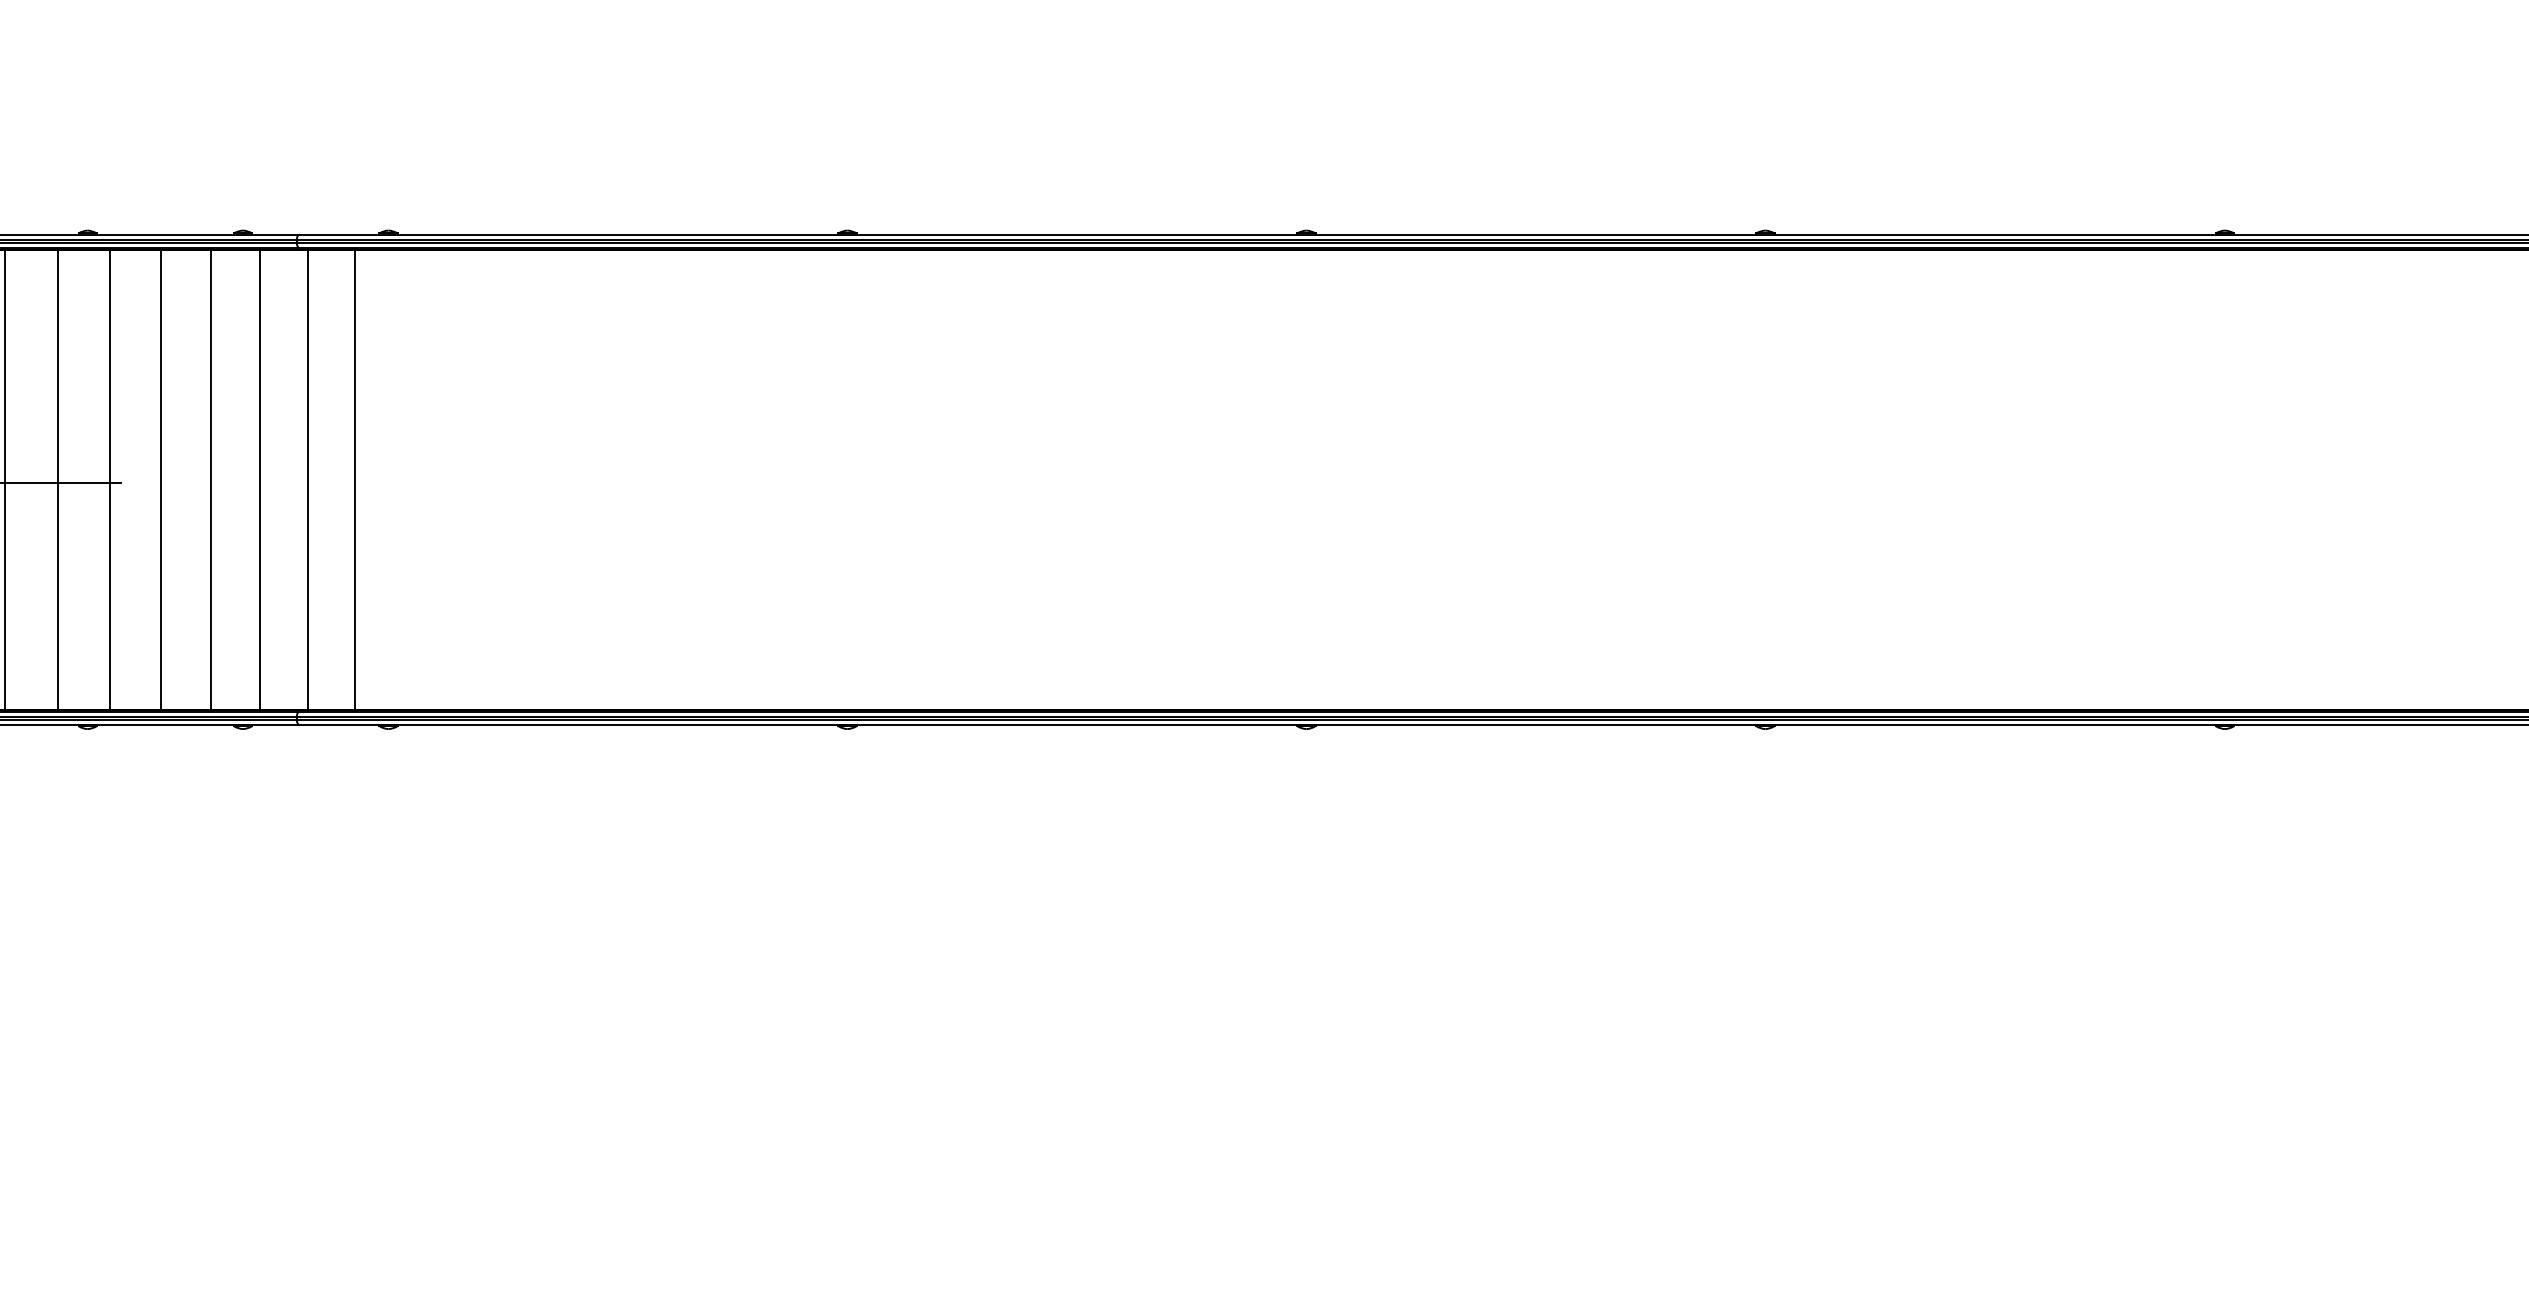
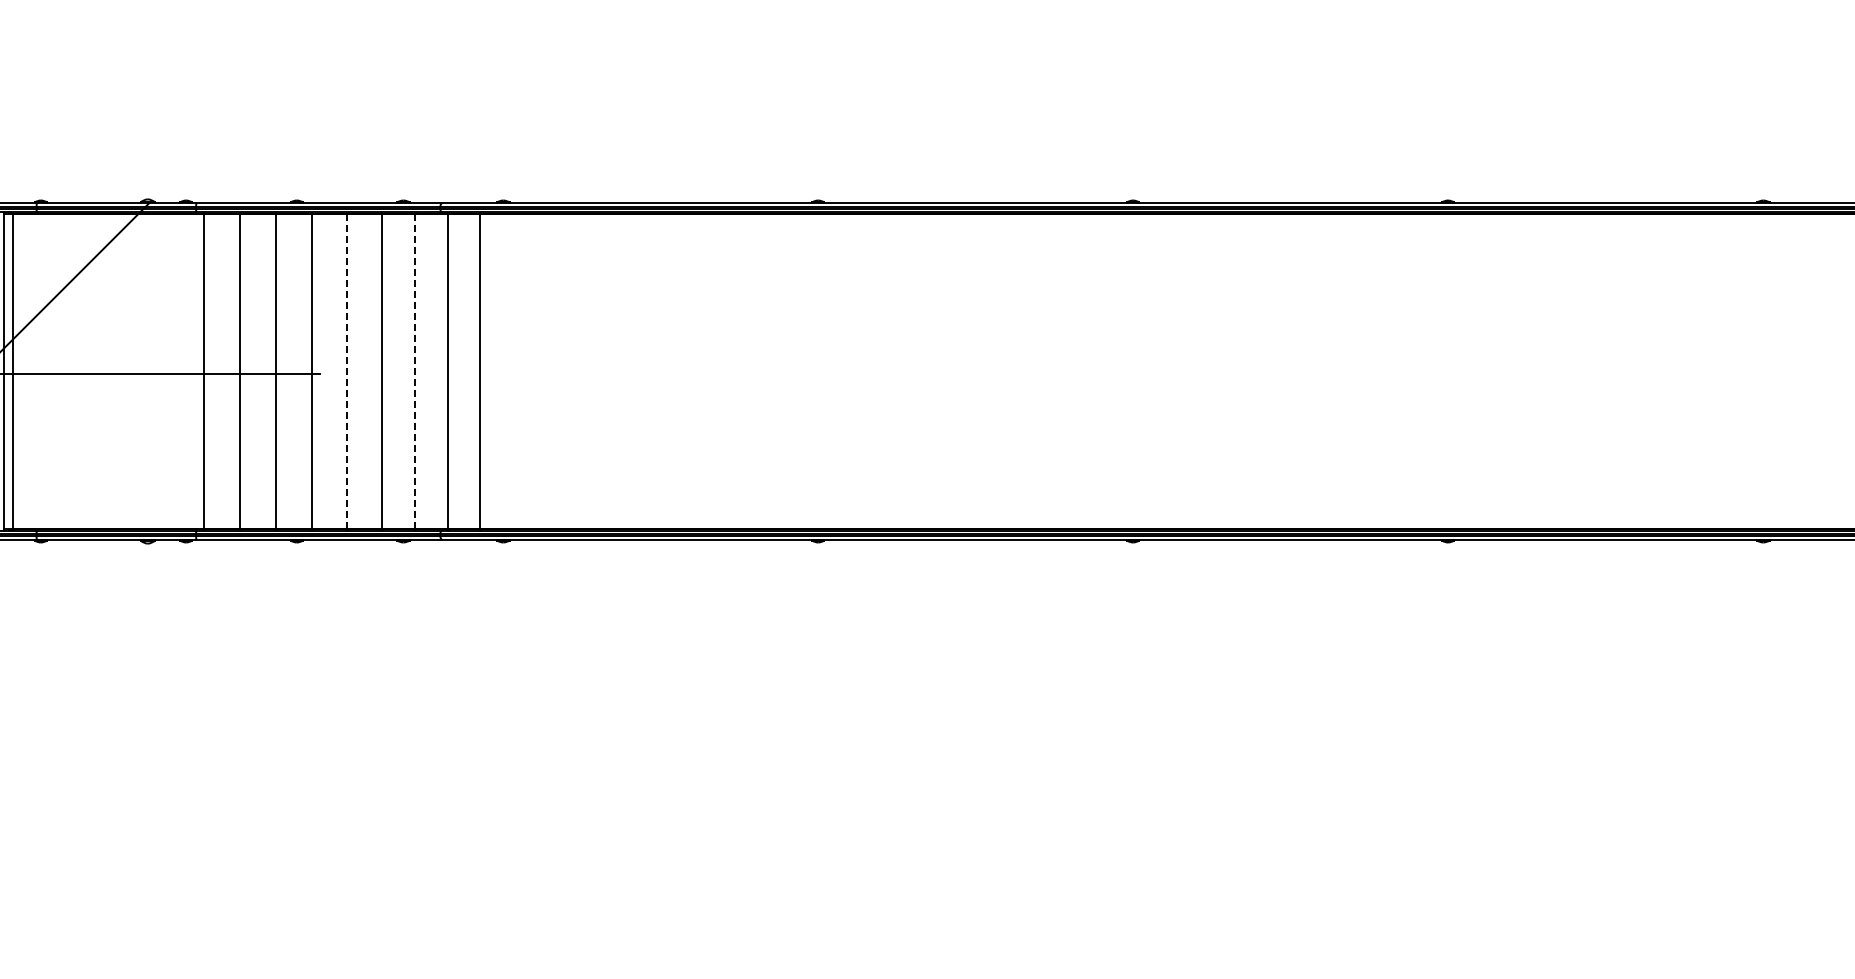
line: (161, 479) -> (347, 371), solid -> dashed
line: (260, 479) -> (415, 371), solid -> dashed

